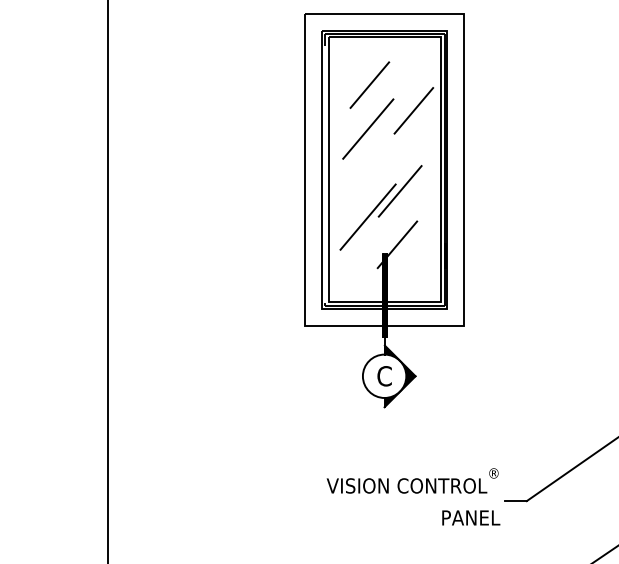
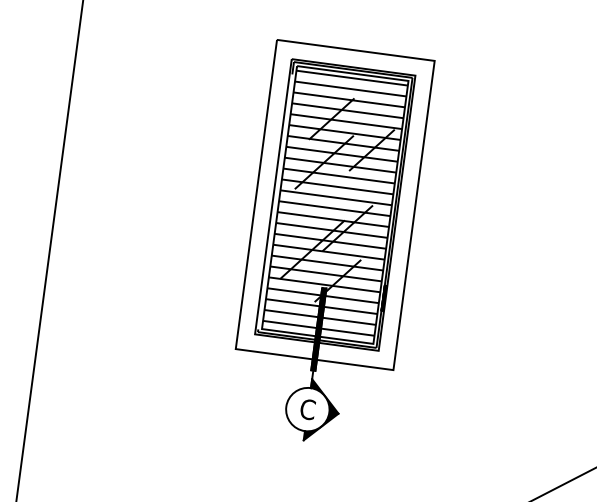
hatch: (384, 167) -> (335, 202), added

